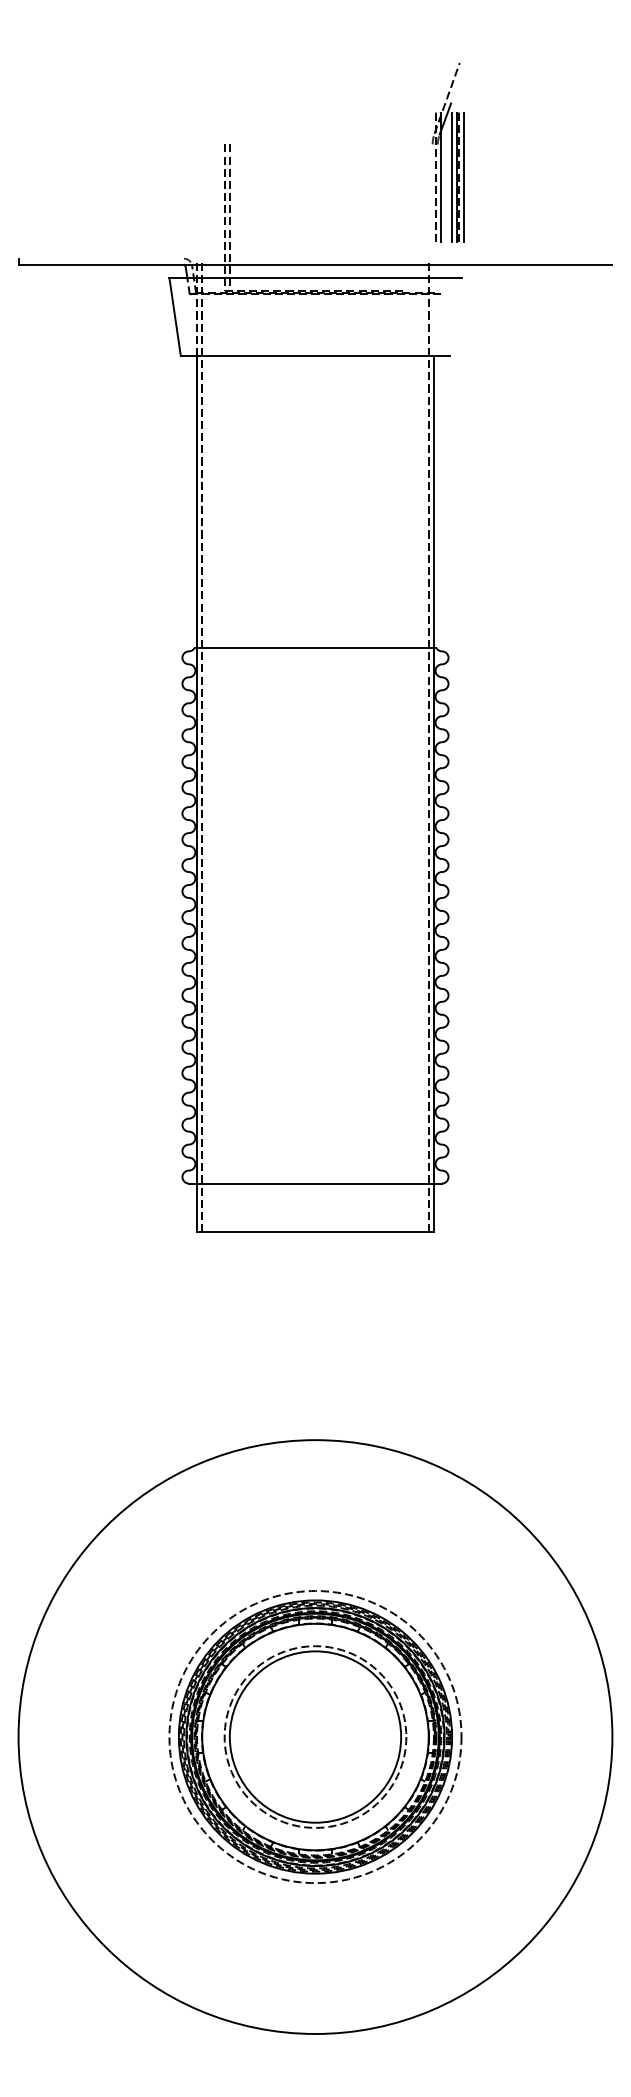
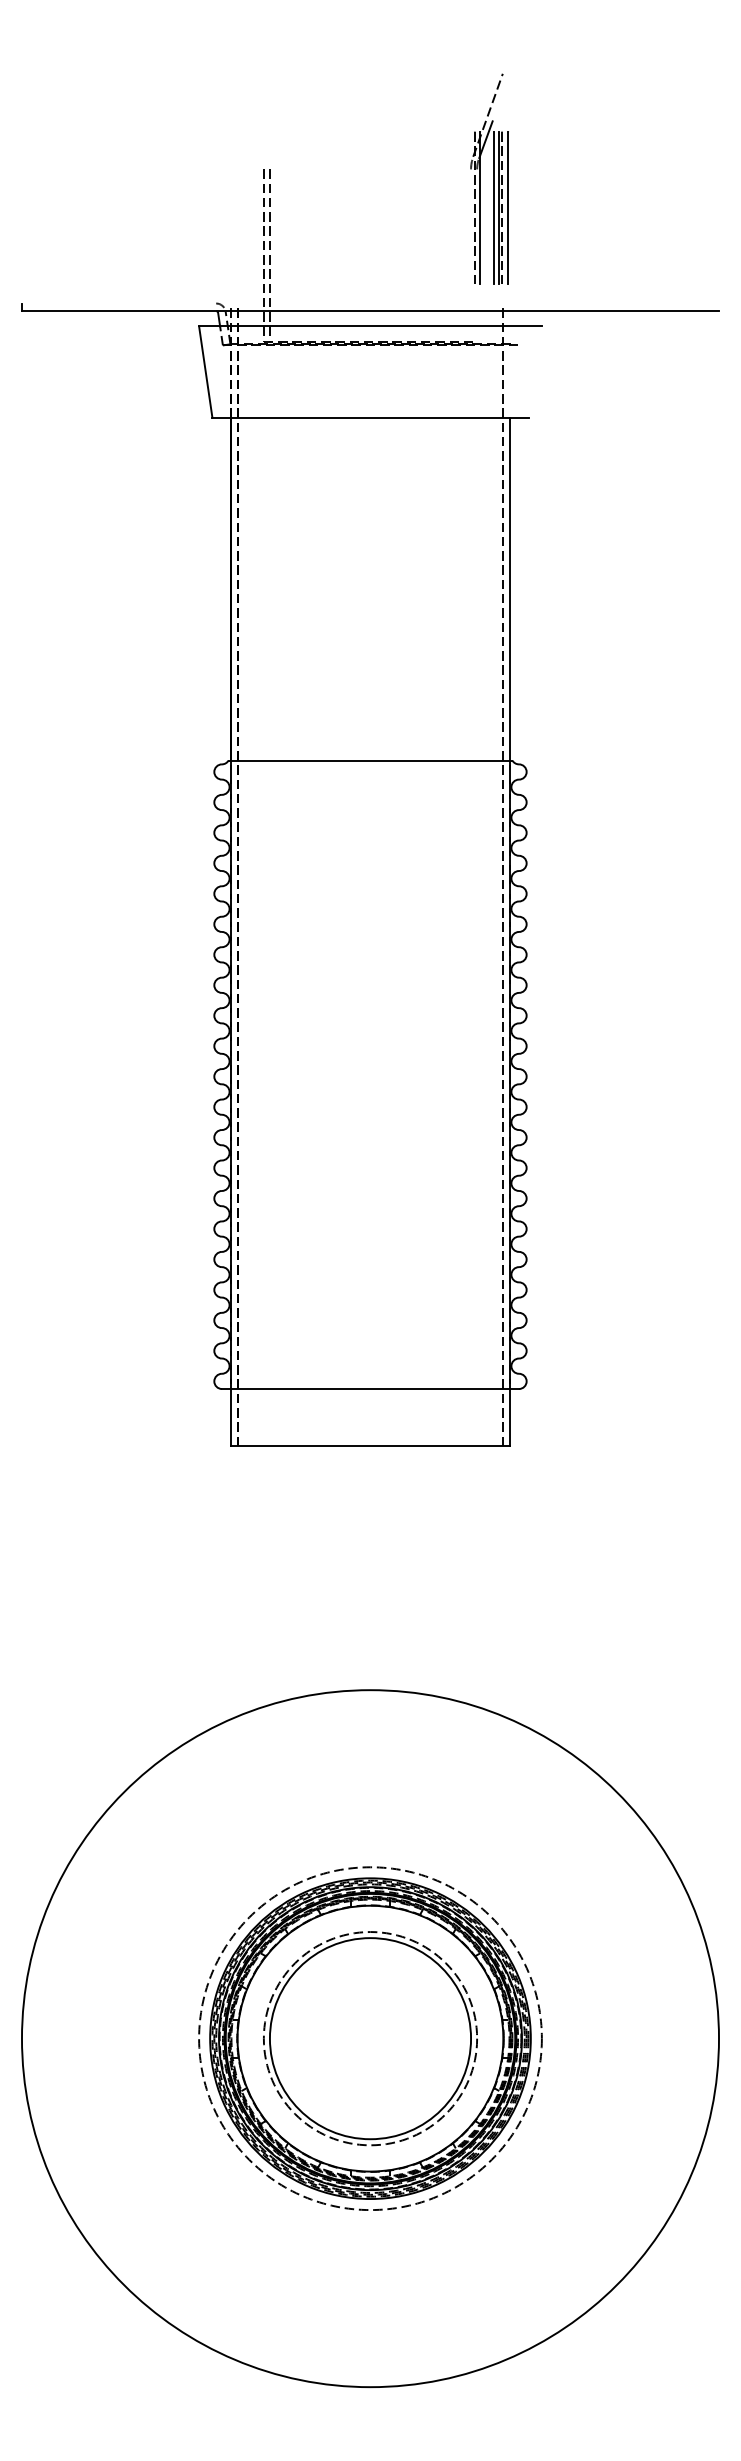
part: (448, 152) -> (489, 178), moved

